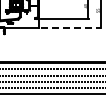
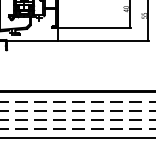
line: (71, 28) -> (105, 41), dashed -> solid

